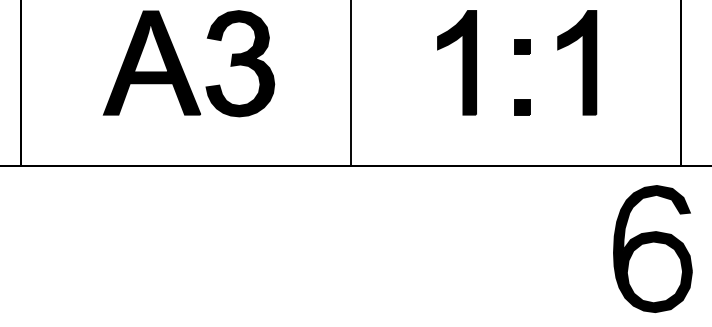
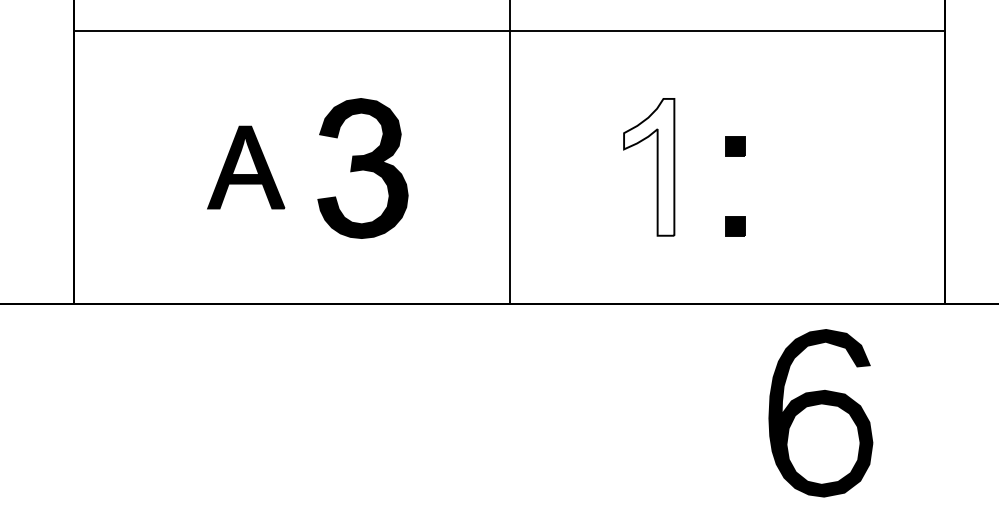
part: (151, 62) -> (245, 167), size x0.6
fill: (457, 62) -> (649, 166), removed
part: (582, 62) -> (815, 167), removed
part: (652, 249) -> (820, 413), moved

